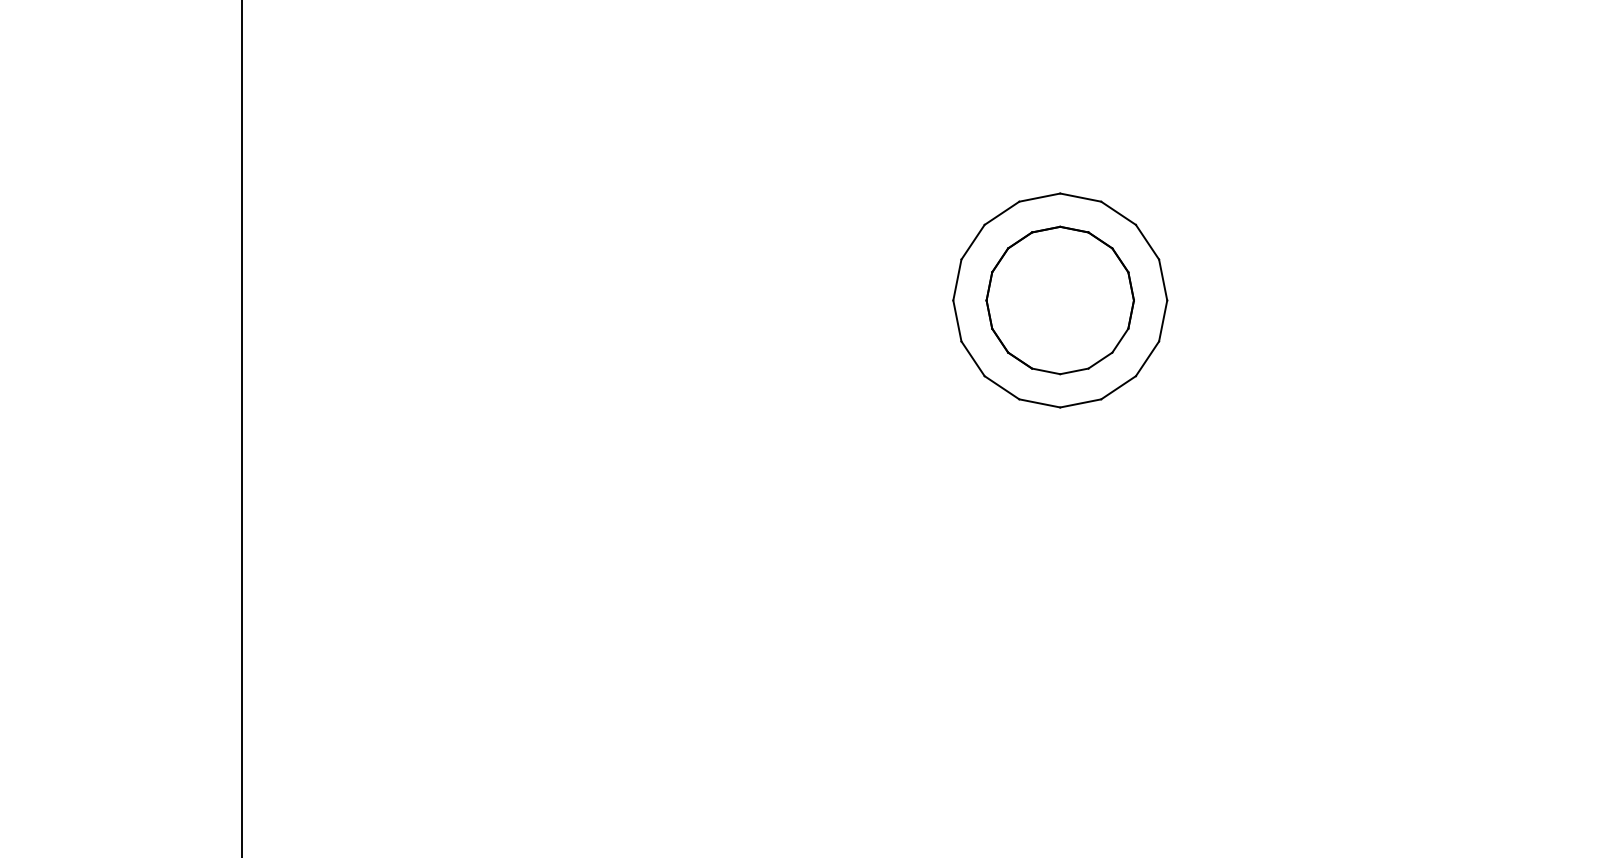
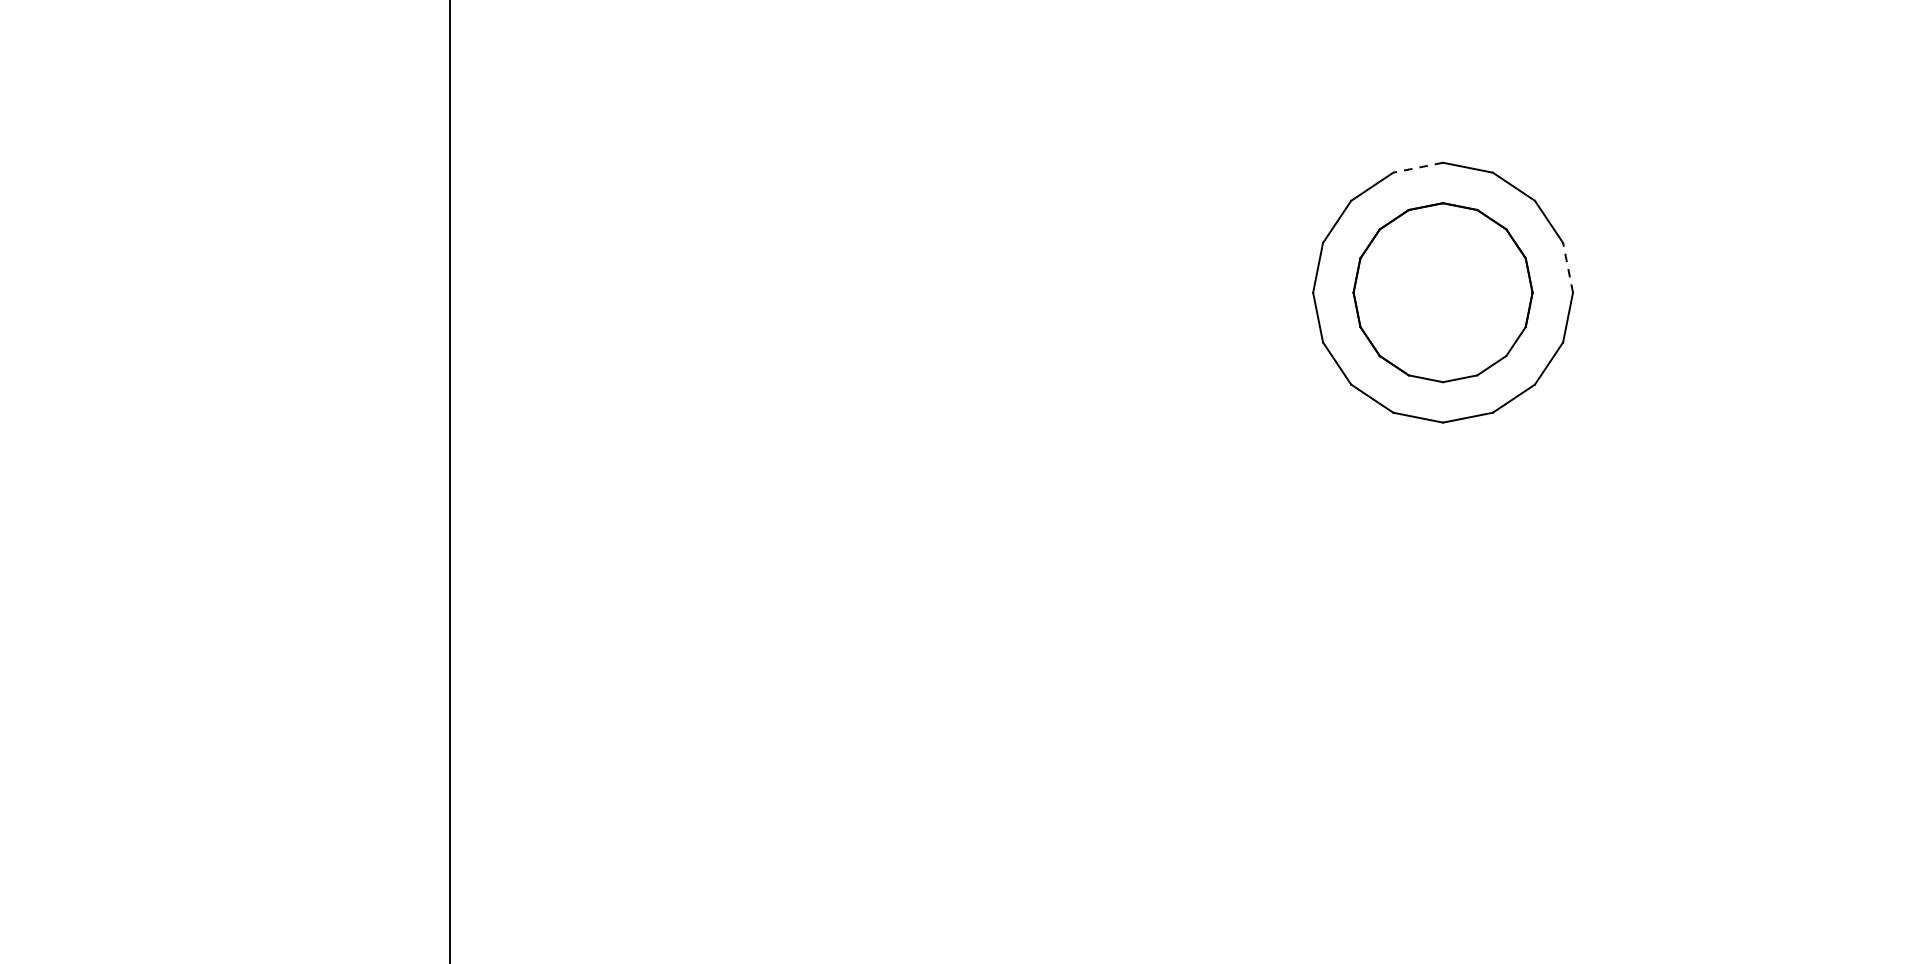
line: (1039, 197) -> (1417, 167), solid -> dashed
line: (1163, 280) -> (1568, 268), solid -> dashed

